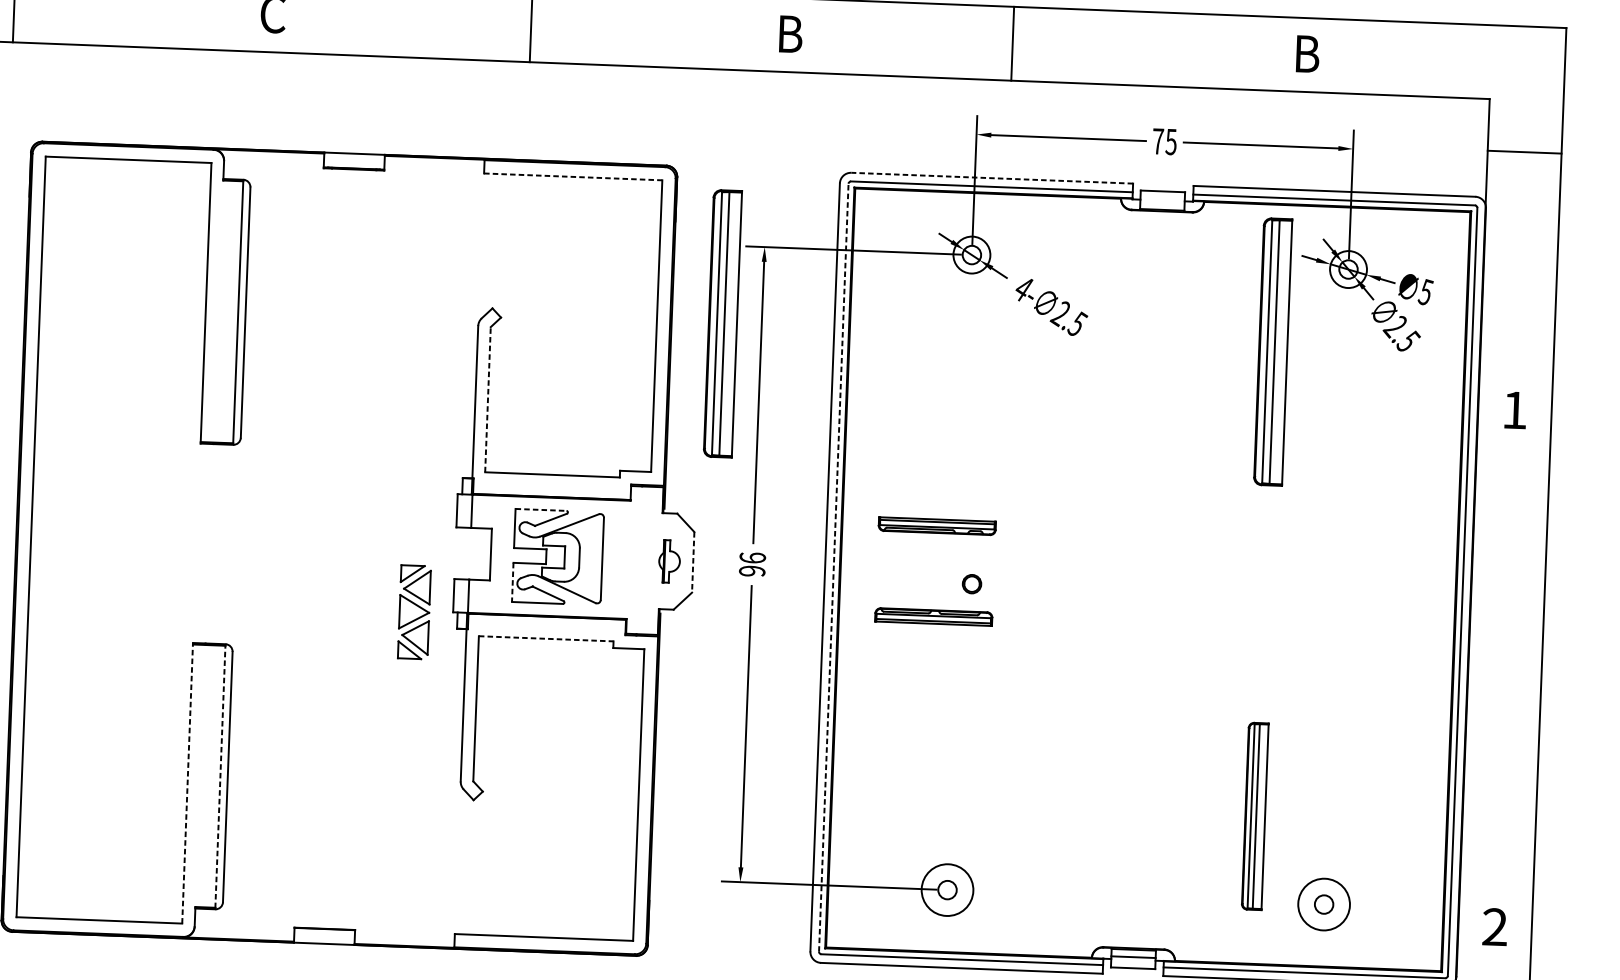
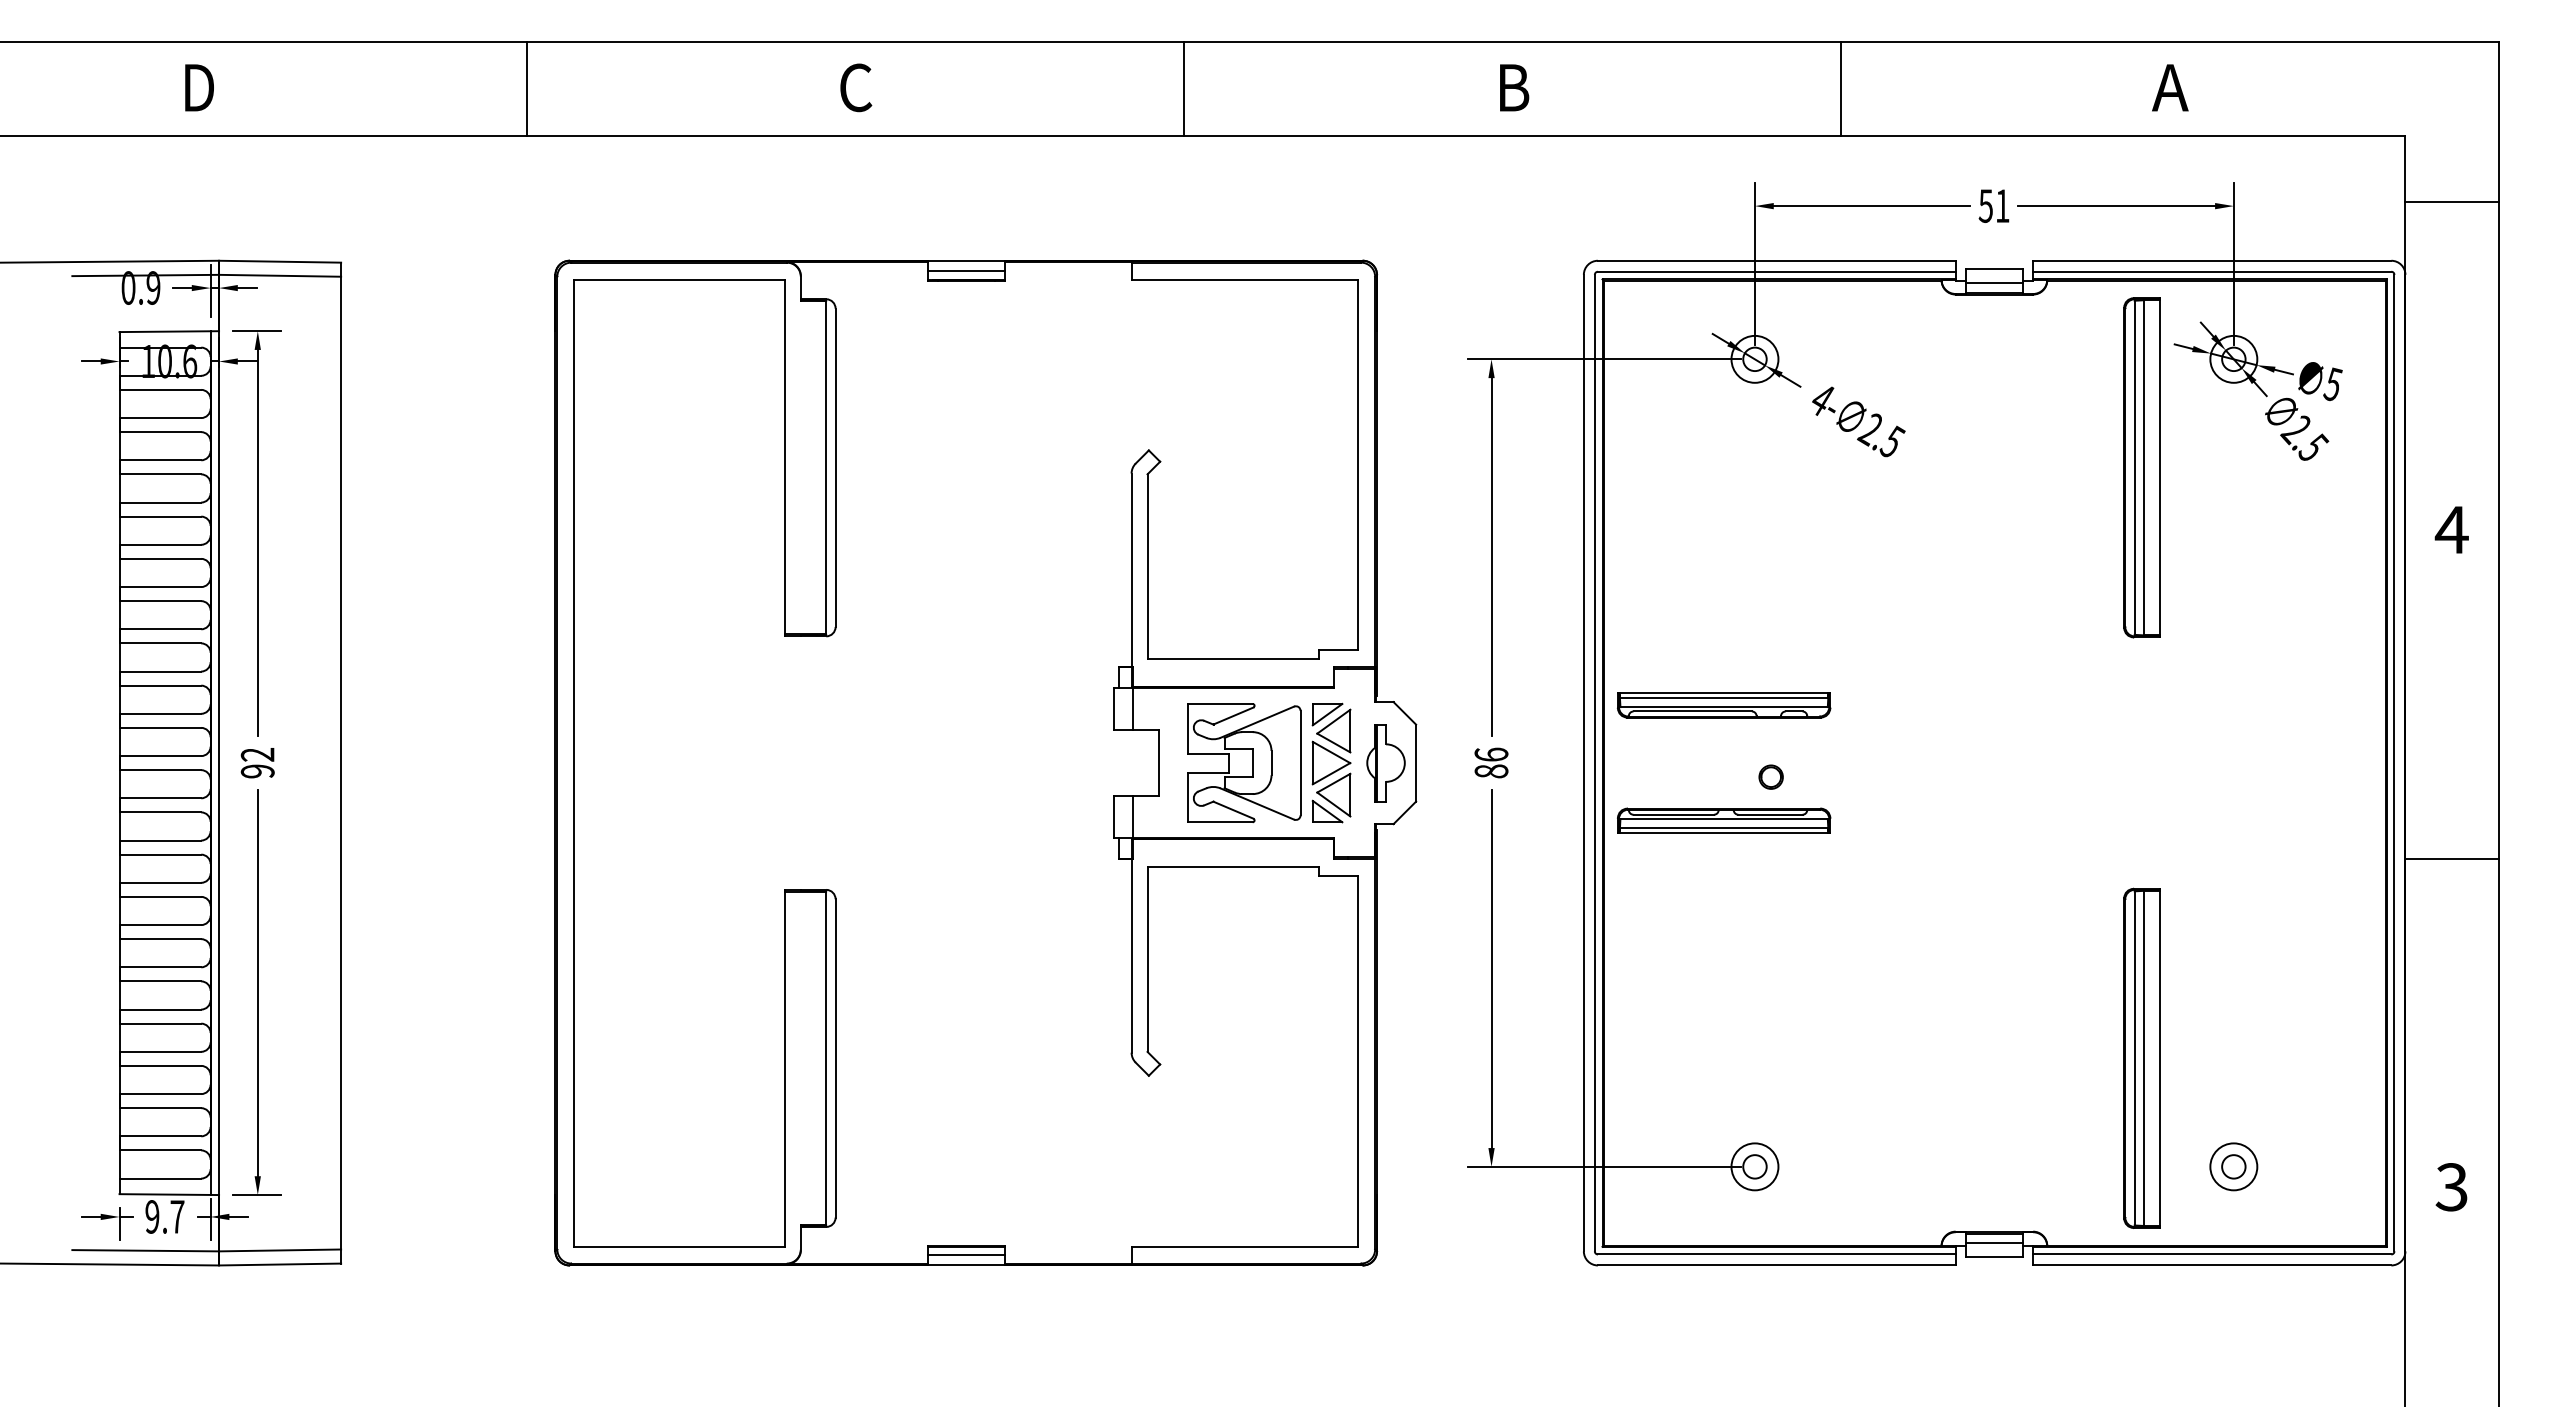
line: (1012, 44) -> (1841, 89), moved
text: (1306, 53) -> (2170, 87), B -> A
text: (1164, 141) -> (1993, 205), 75 -> 51
line: (353, 162) -> (965, 271), added
line: (573, 176) -> (1245, 279), dashed -> solid
line: (991, 177) -> (1776, 260), dashed -> solid
line: (1162, 202) -> (1994, 283), added
part: (722, 323) -> (1441, 458), removed
line: (487, 399) -> (1147, 566), dashed -> solid
text: (1514, 409) -> (2451, 529), 1 -> 4
line: (541, 509) -> (1220, 703), dashed -> solid
part: (937, 526) -> (1724, 705), size x1.43
part: (669, 561) -> (1385, 763), size x1.43
line: (693, 562) -> (1416, 763), dashed -> solid
line: (833, 567) -> (1594, 762), dashed -> solid
text: (752, 571) -> (1491, 771), 96 -> 86
line: (512, 582) -> (1187, 797), dashed -> solid
part: (414, 611) -> (1331, 762), moved
part: (934, 616) -> (1724, 820), size x1.43
line: (546, 638) -> (1233, 867), dashed -> solid
line: (1504, 669) -> (2451, 859), added
line: (220, 776) -> (826, 1057), dashed -> solid
line: (187, 782) -> (784, 1067), dashed -> solid
part: (1254, 815) -> (2141, 1057), size x1.43
circle: (947, 889) -> (1754, 1166), size x0.71
circle: (1323, 904) -> (2233, 1166), size x0.71
text: (1494, 927) -> (2451, 1187), 2 -> 3
line: (323, 935) -> (965, 1255), added

